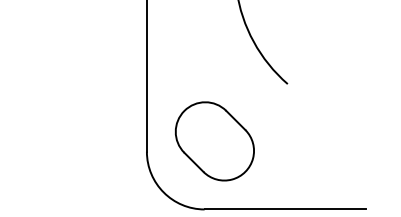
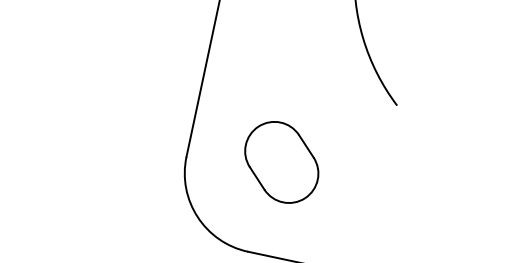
part: (214, 141) -> (281, 162), size x0.71

